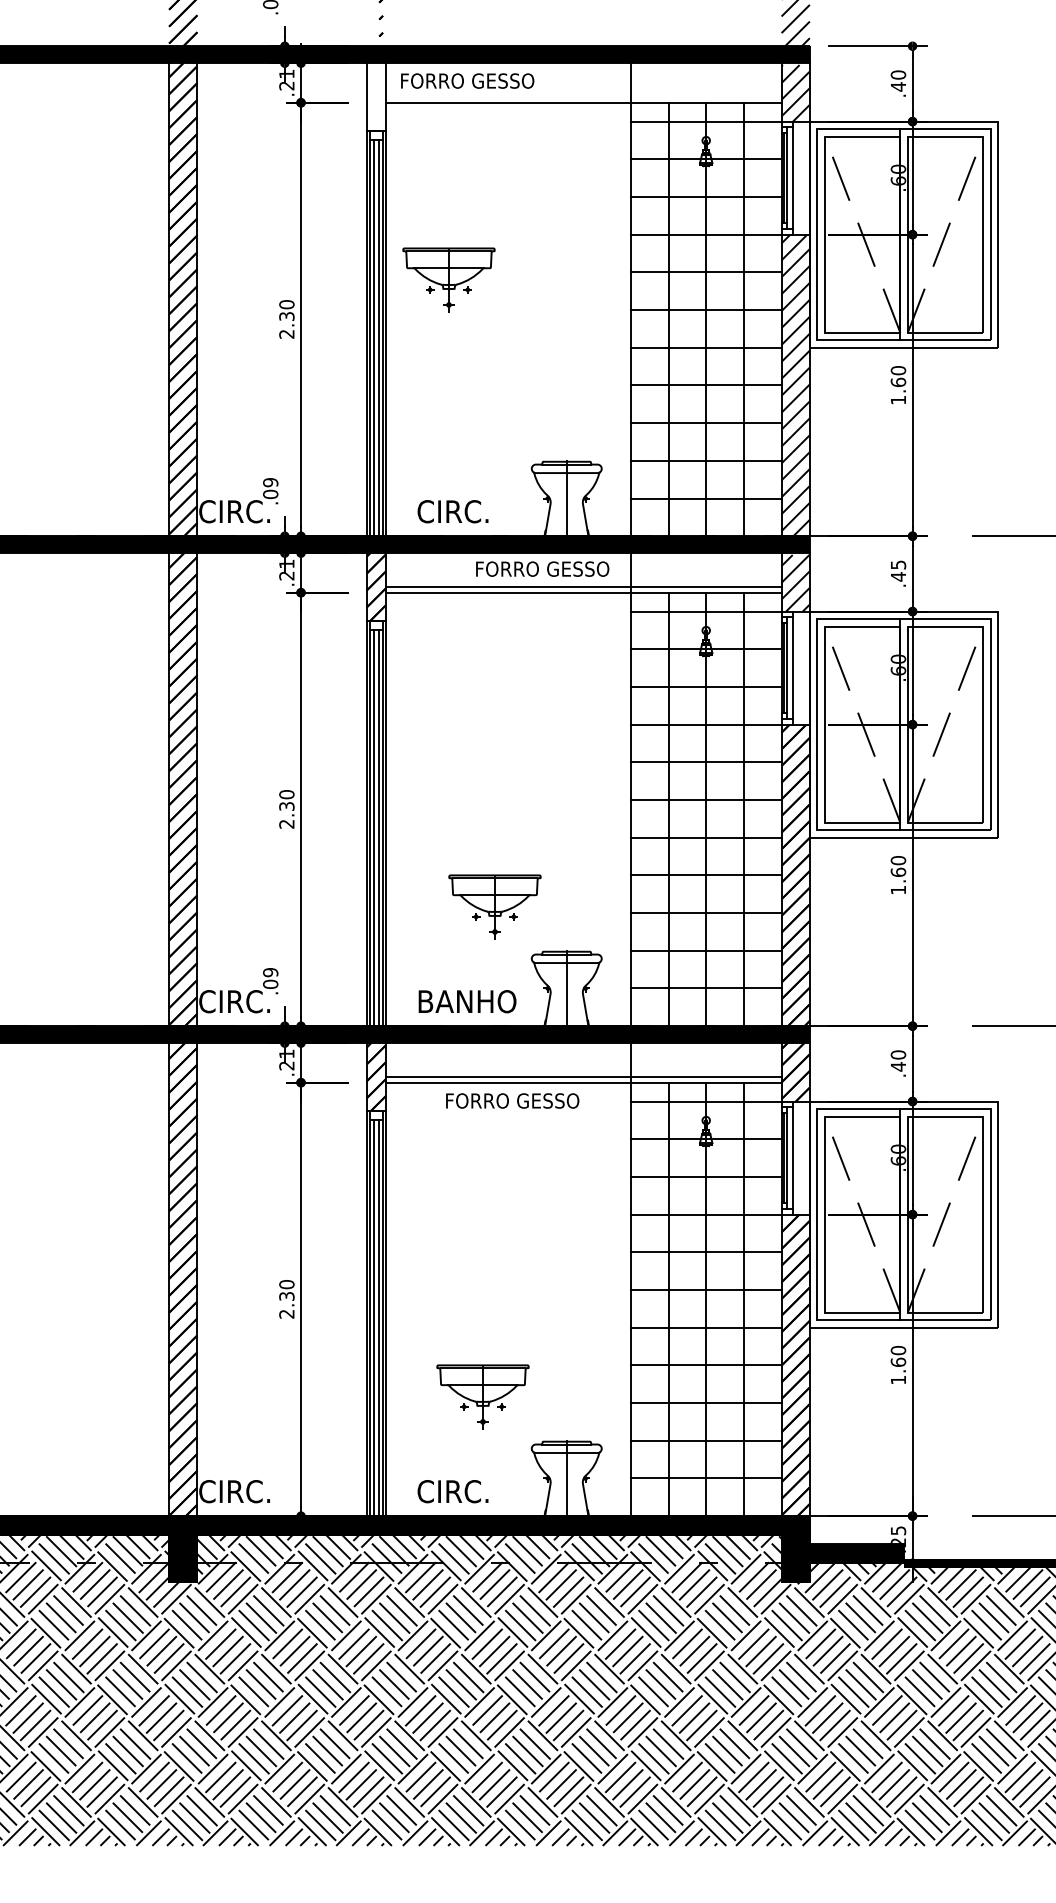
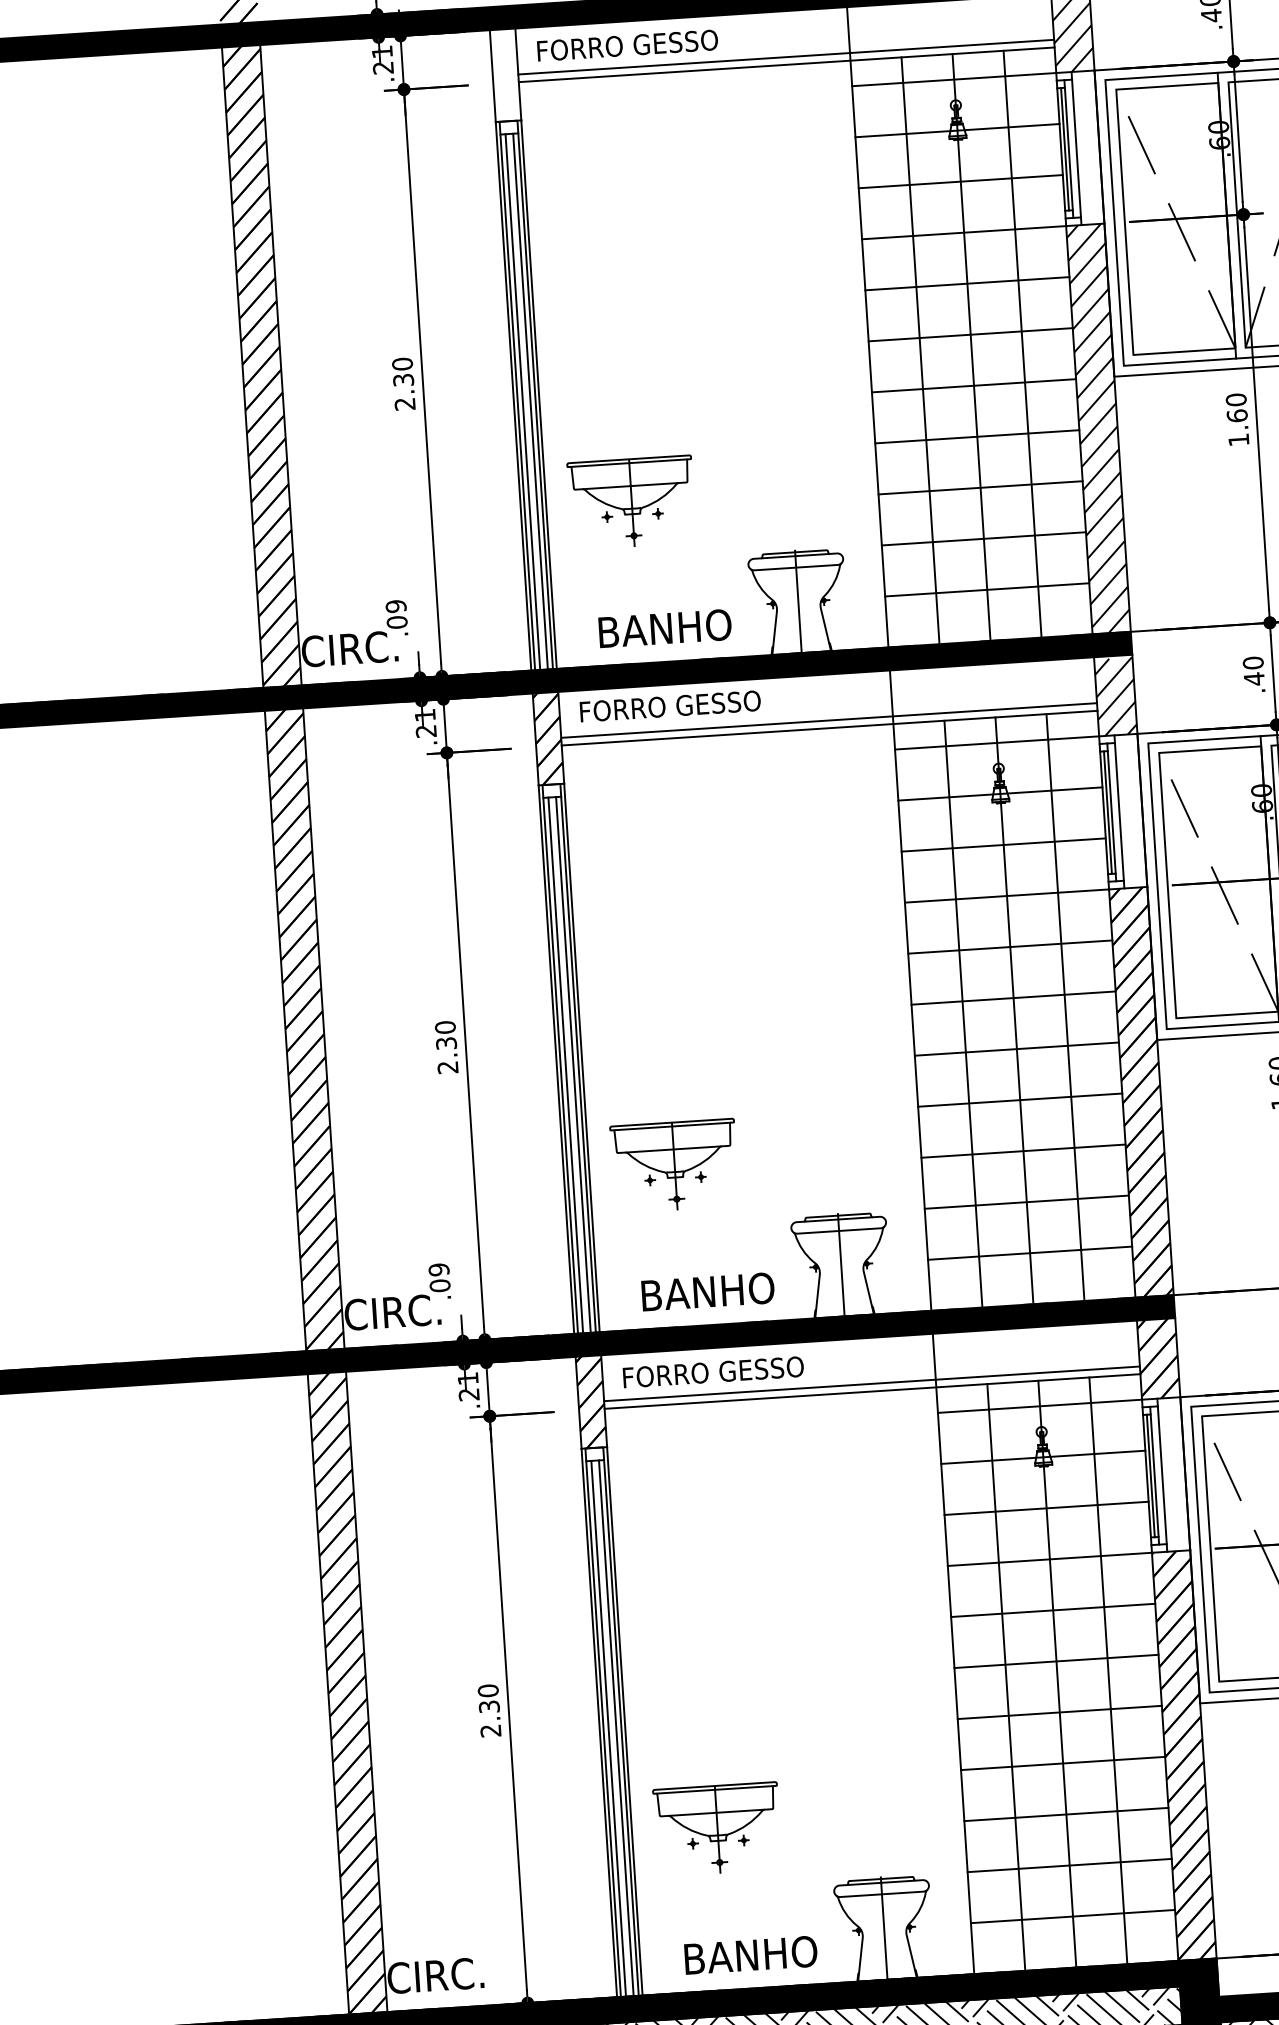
line: (583, 97) -> (785, 57), added
part: (448, 279) -> (631, 501), moved
text: (466, 511) -> (663, 628), CIRC. -> BANHO
text: (898, 564) -> (1253, 662), .45 -> .40
text: (542, 568) -> (670, 705), moved
part: (494, 906) -> (674, 1164), moved
text: (512, 1100) -> (713, 1371), moved
part: (482, 1396) -> (716, 1828), moved
text: (466, 1491) -> (749, 1955), CIRC. -> BANHO

